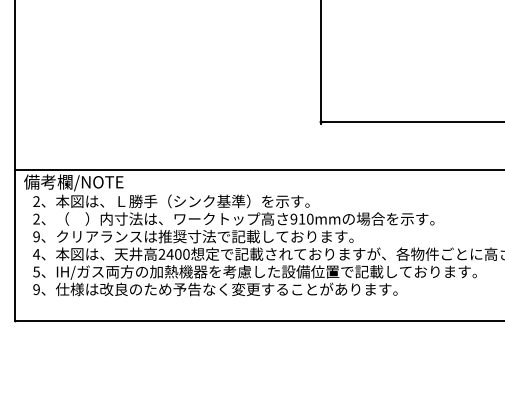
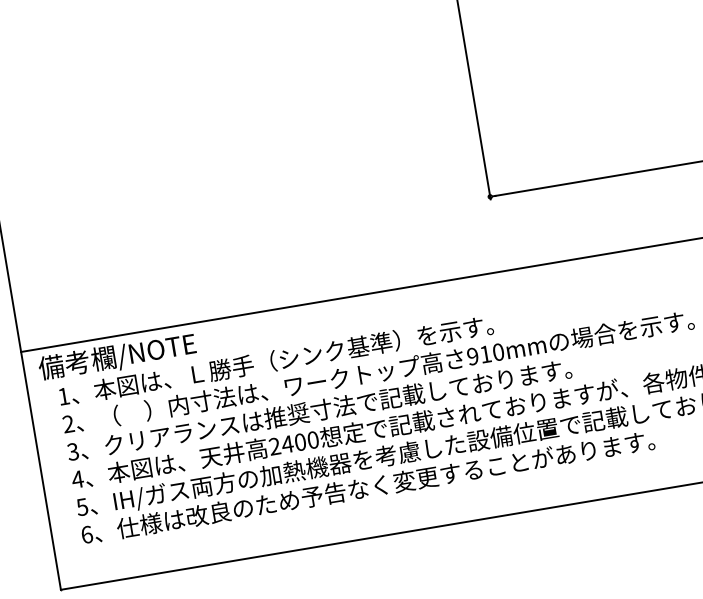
text: (36, 201) -> (63, 396), 2 -> 1
text: (36, 236) -> (72, 451), 9 -> 3
text: (36, 289) -> (86, 534), 9 -> 6

